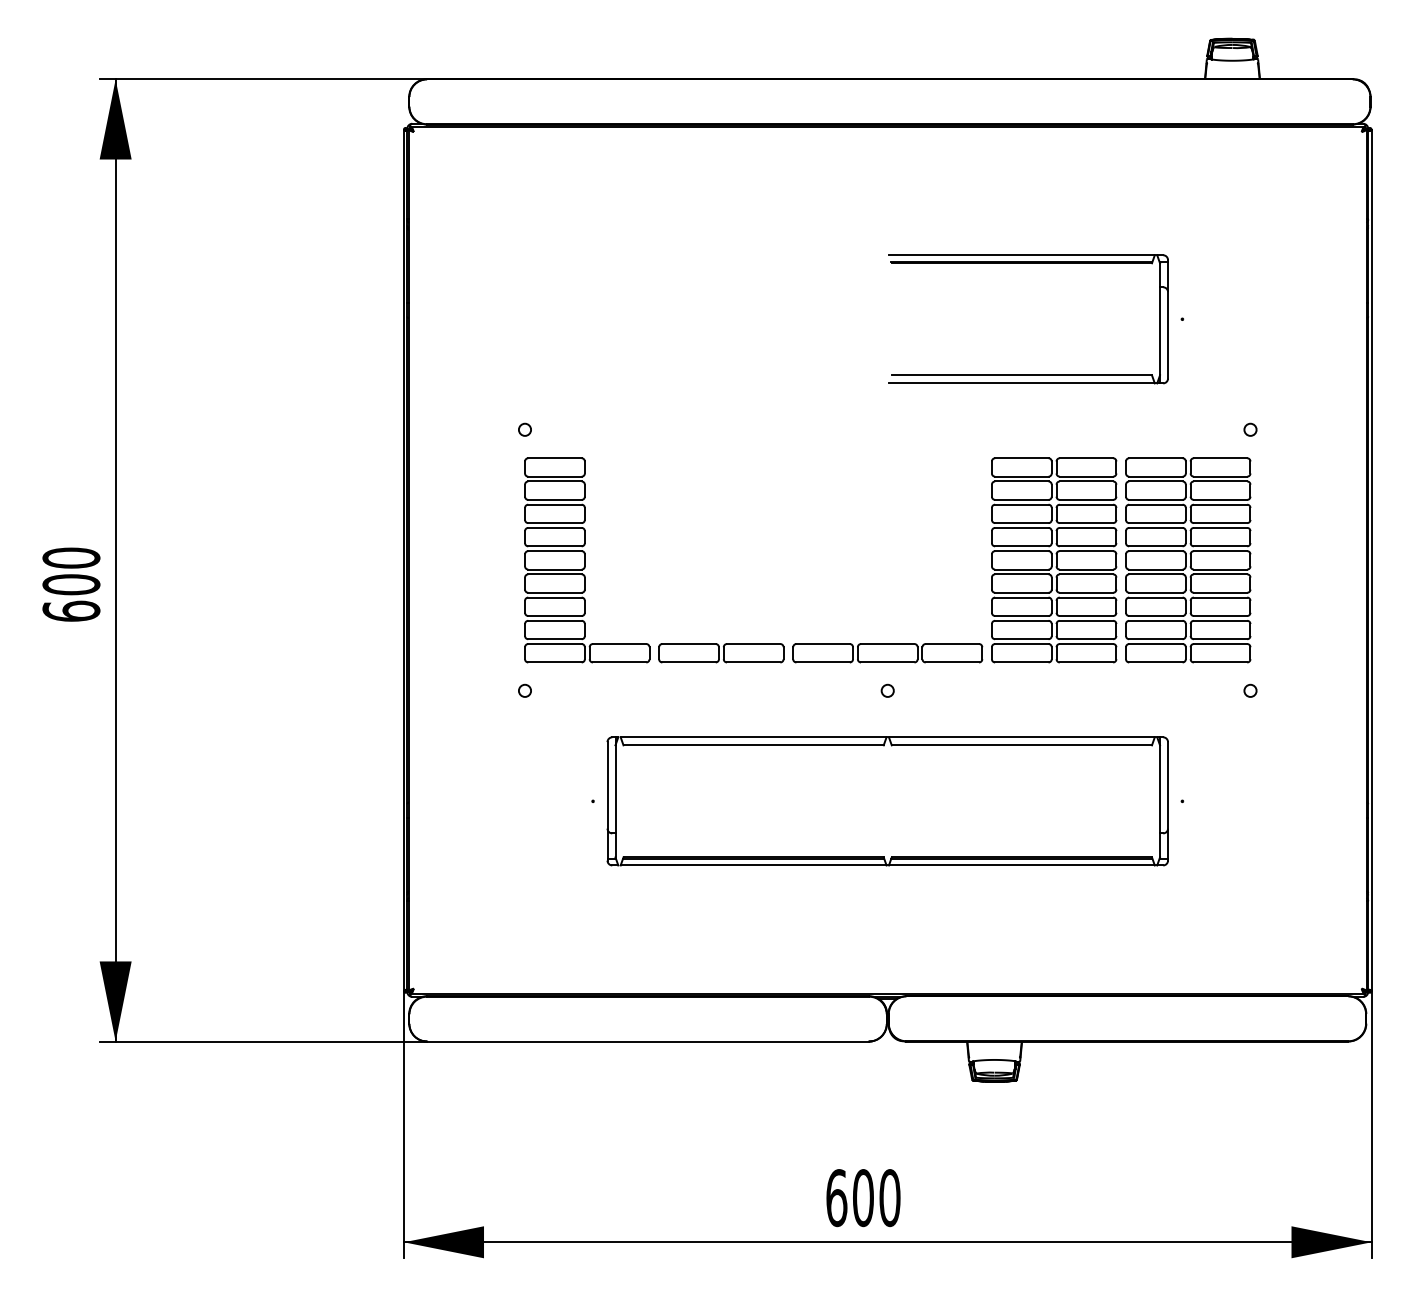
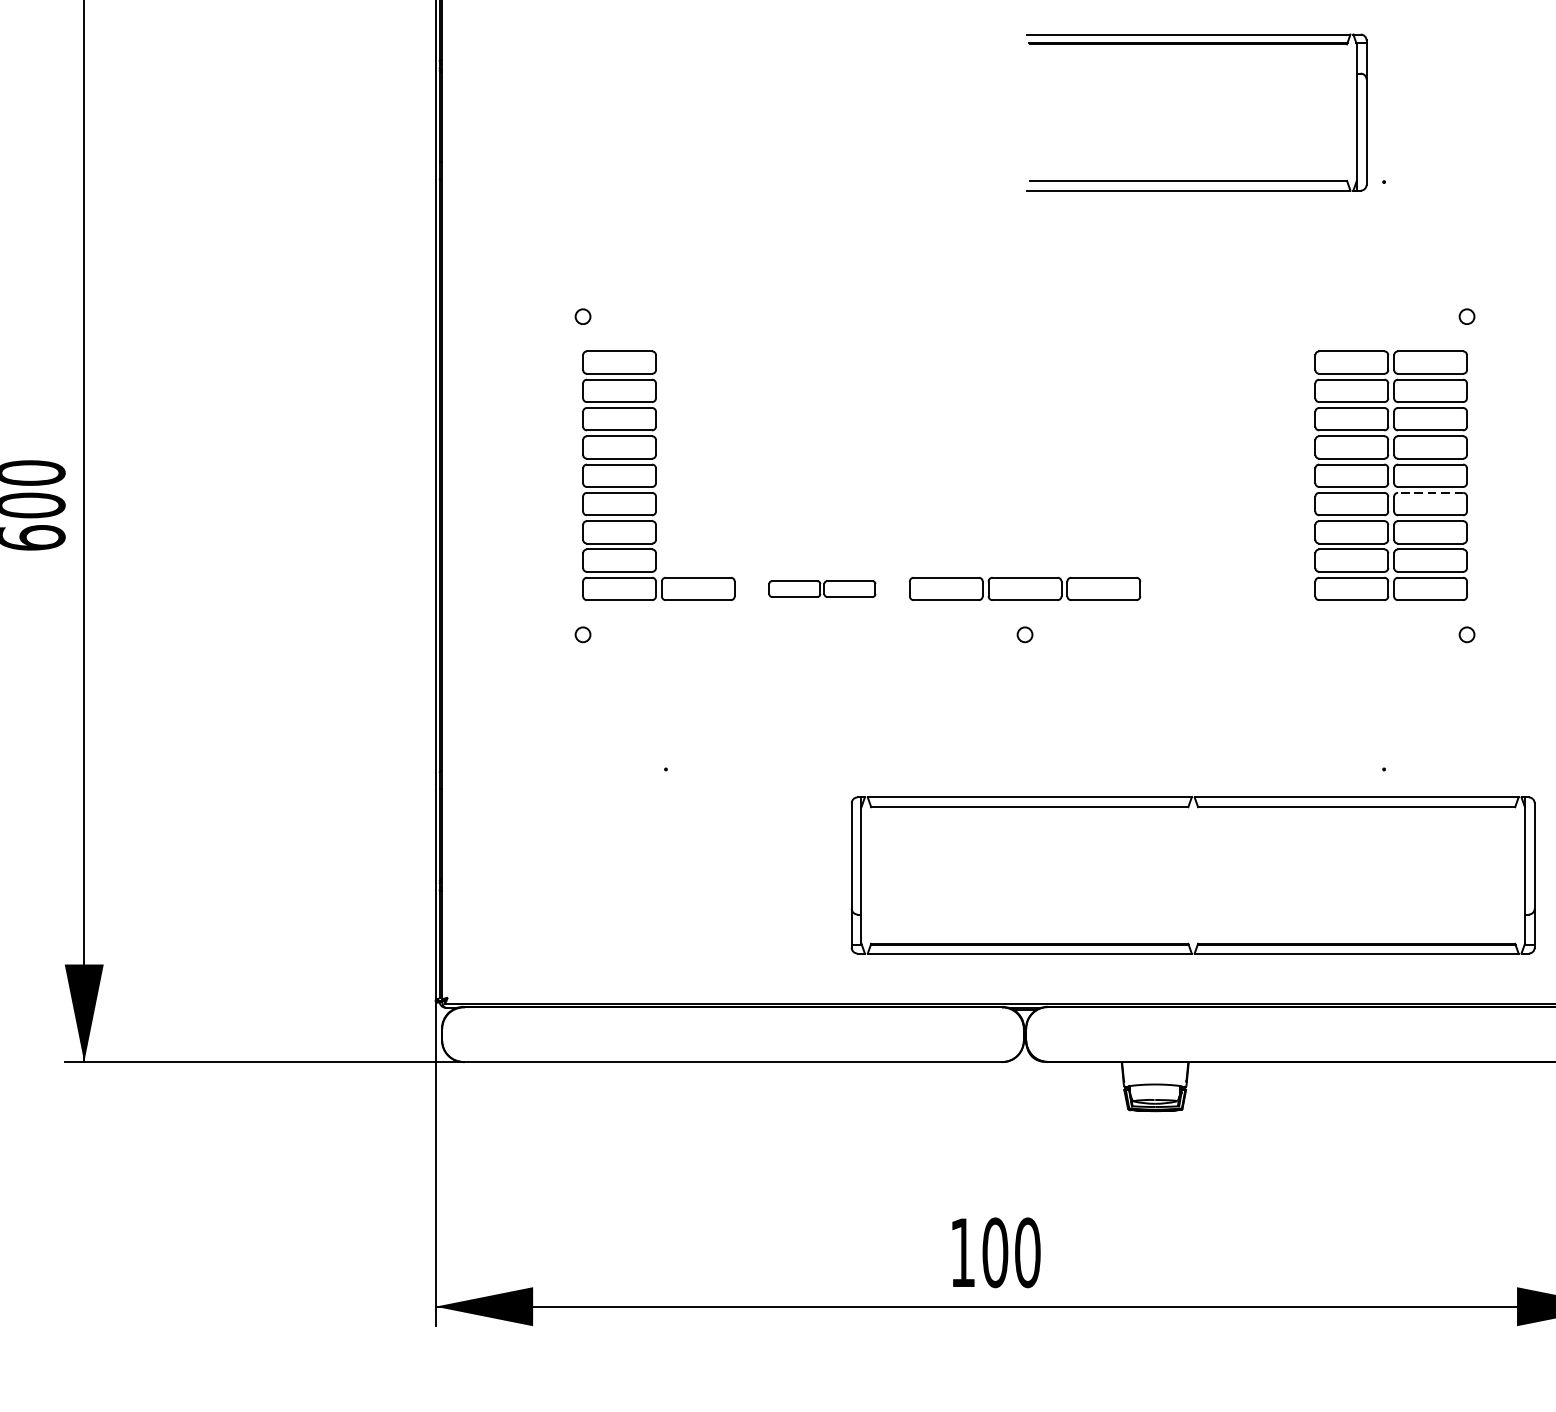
part: (1028, 374) -> (1196, 179), moved
part: (1054, 560) -> (1228, 475), removed
line: (1220, 574) -> (1430, 493), solid -> dashed
part: (721, 653) -> (822, 589), size x0.7
part: (887, 801) -> (1192, 875), moved
text: (836, 1198) -> (962, 1253), 600 -> 100

